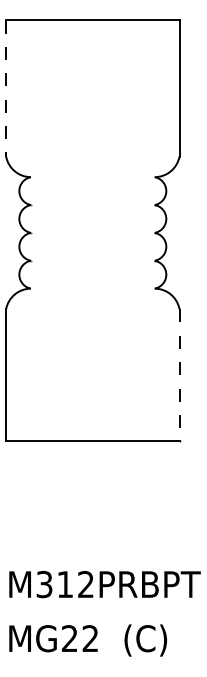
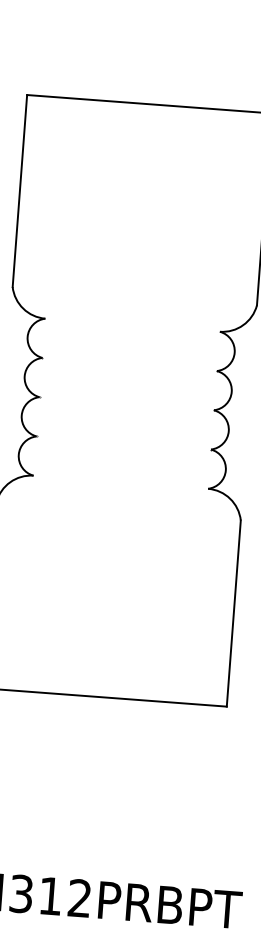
line: (6, 88) -> (20, 191), dashed -> solid
line: (179, 375) -> (233, 613), dashed -> solid

